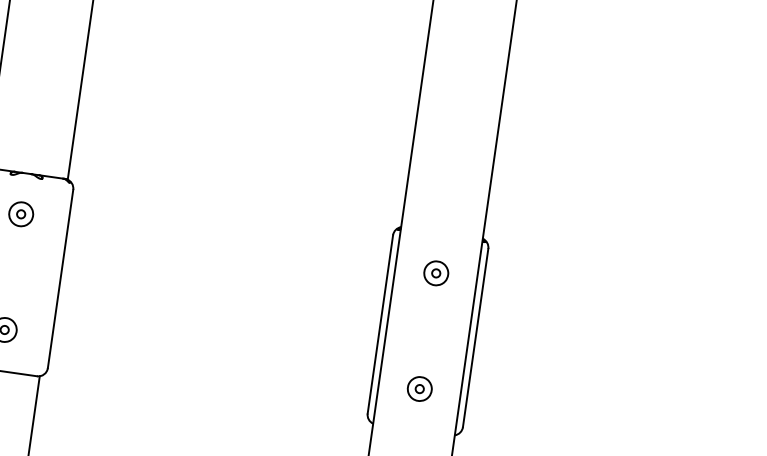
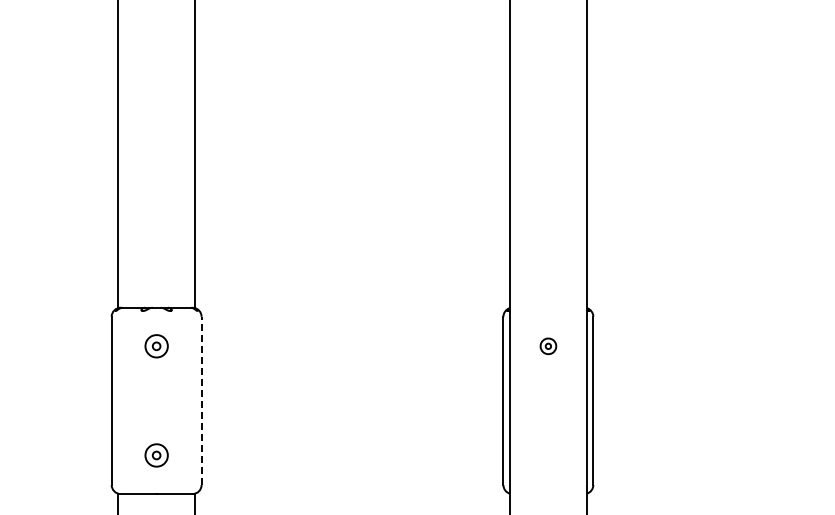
part: (436, 273) -> (548, 346), size x0.7
line: (60, 278) -> (201, 400), solid -> dashed
part: (419, 389) -> (548, 455), removed

